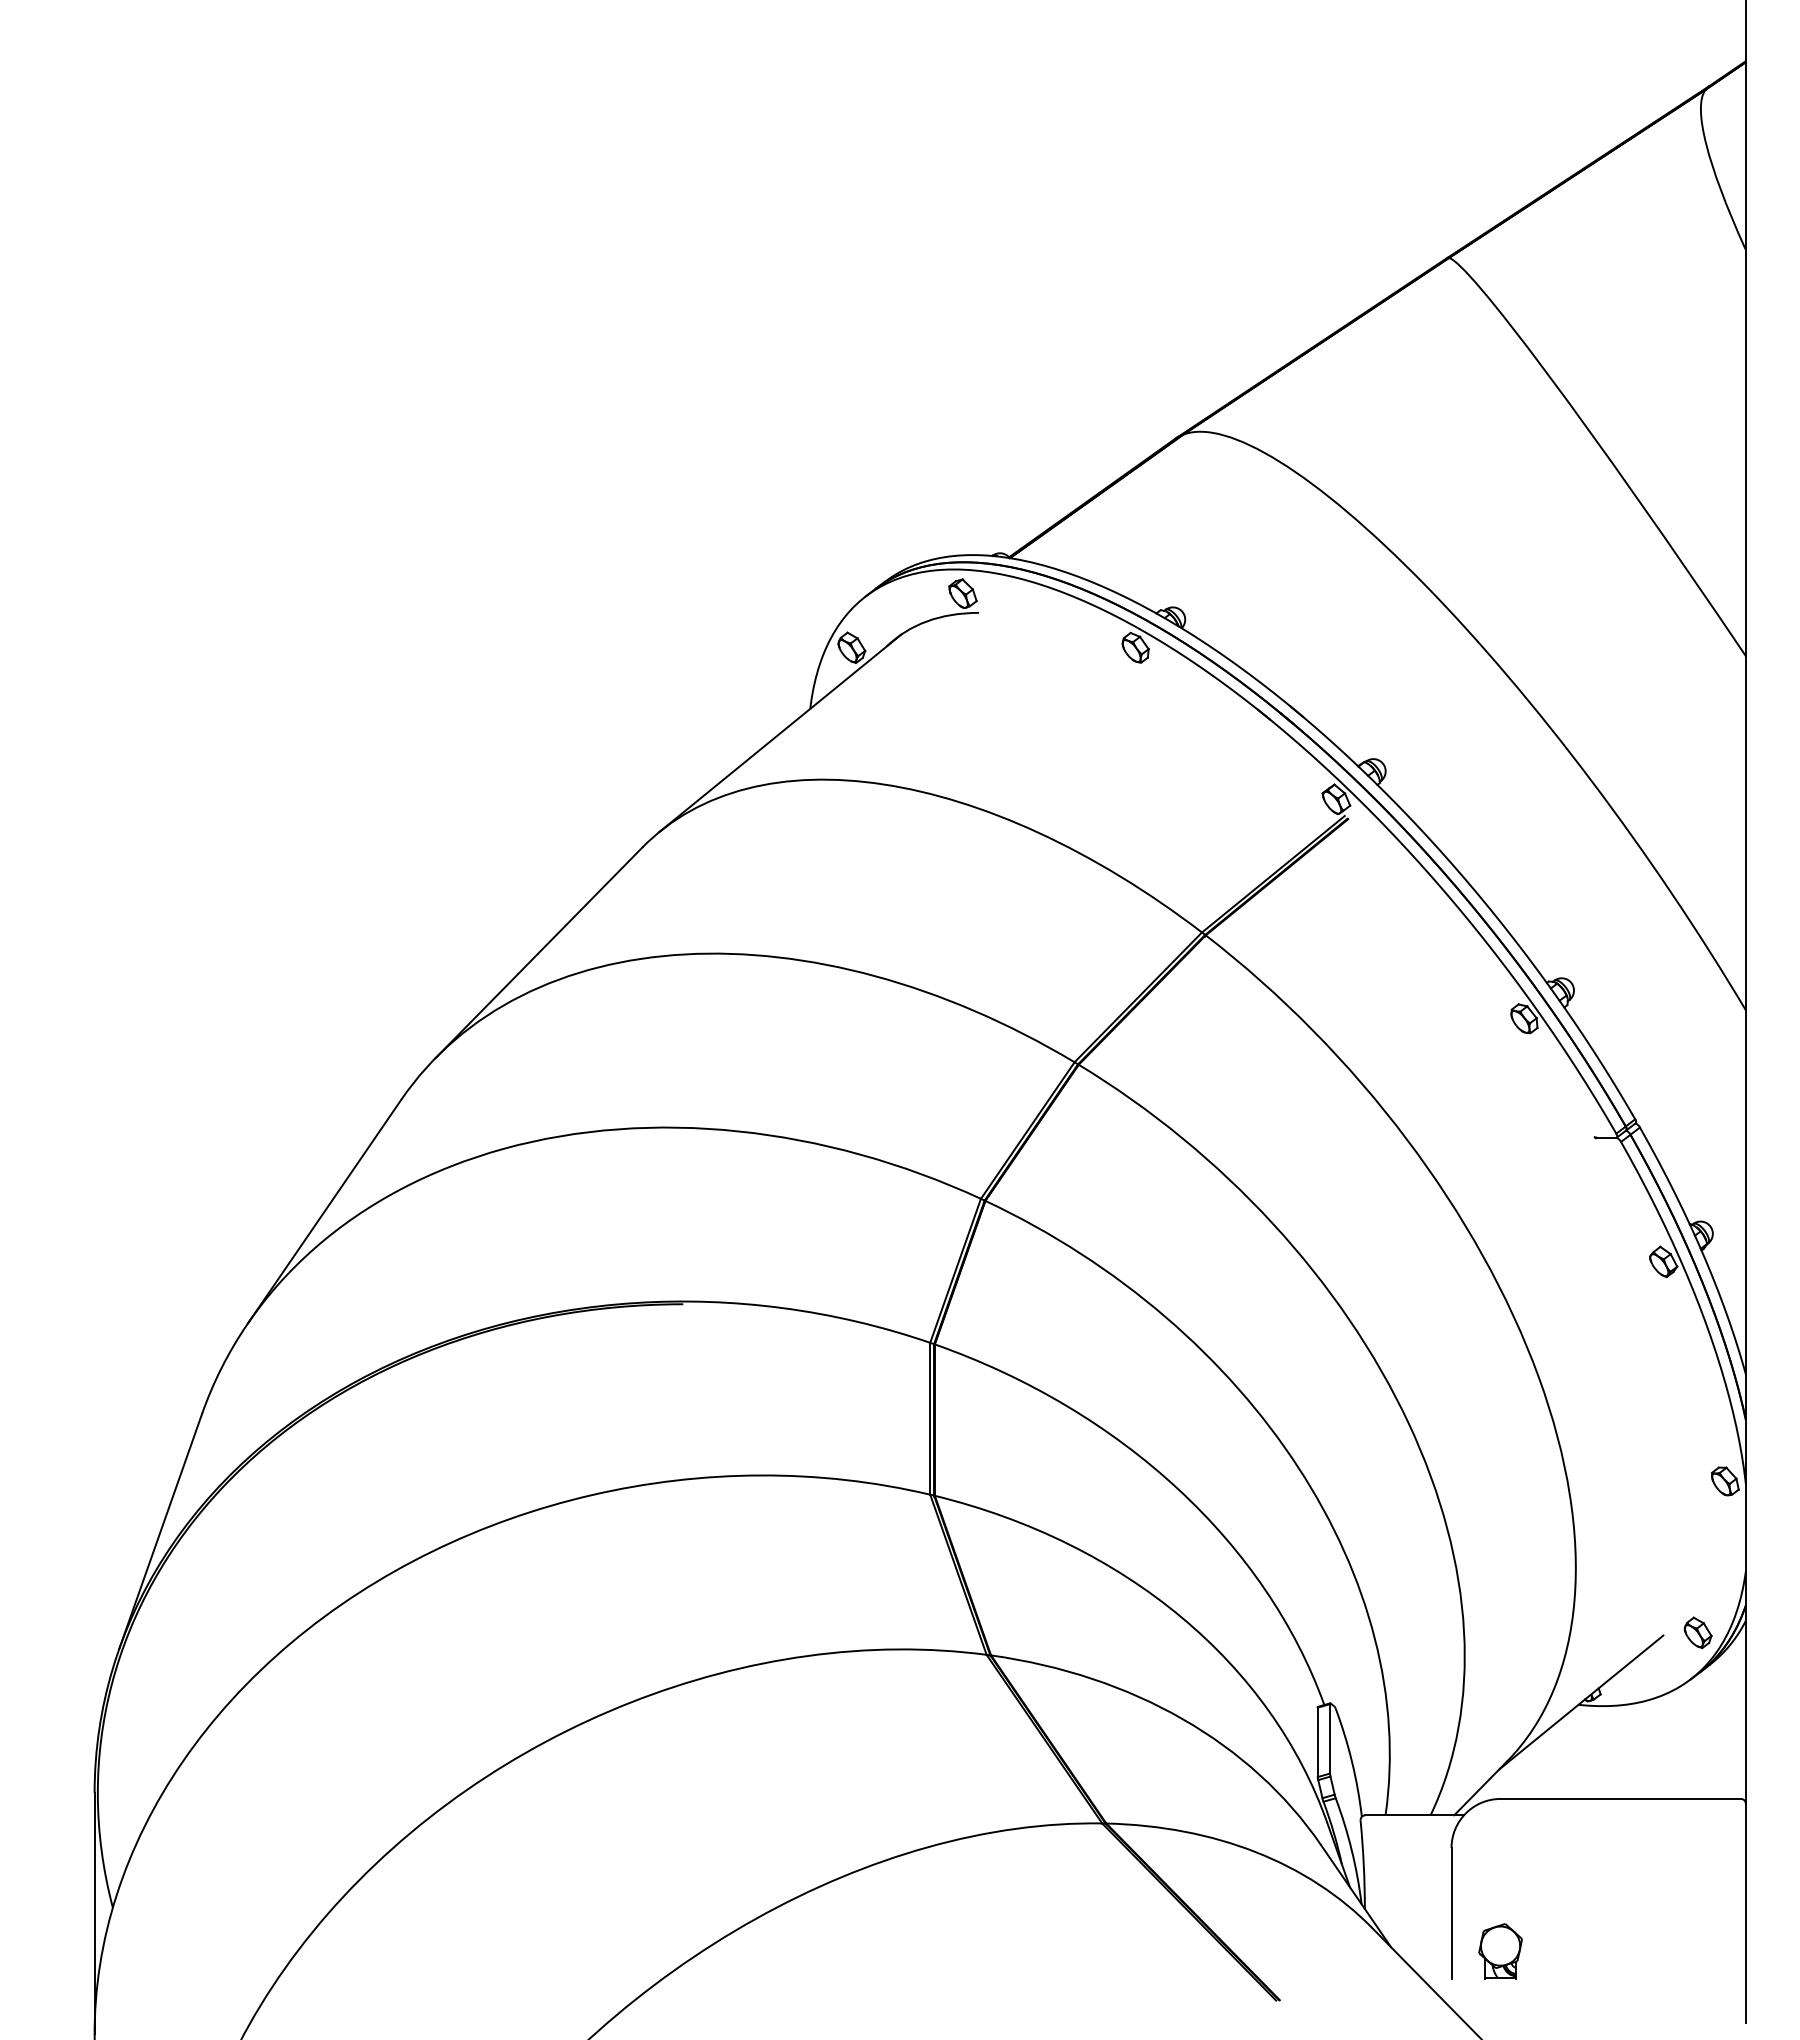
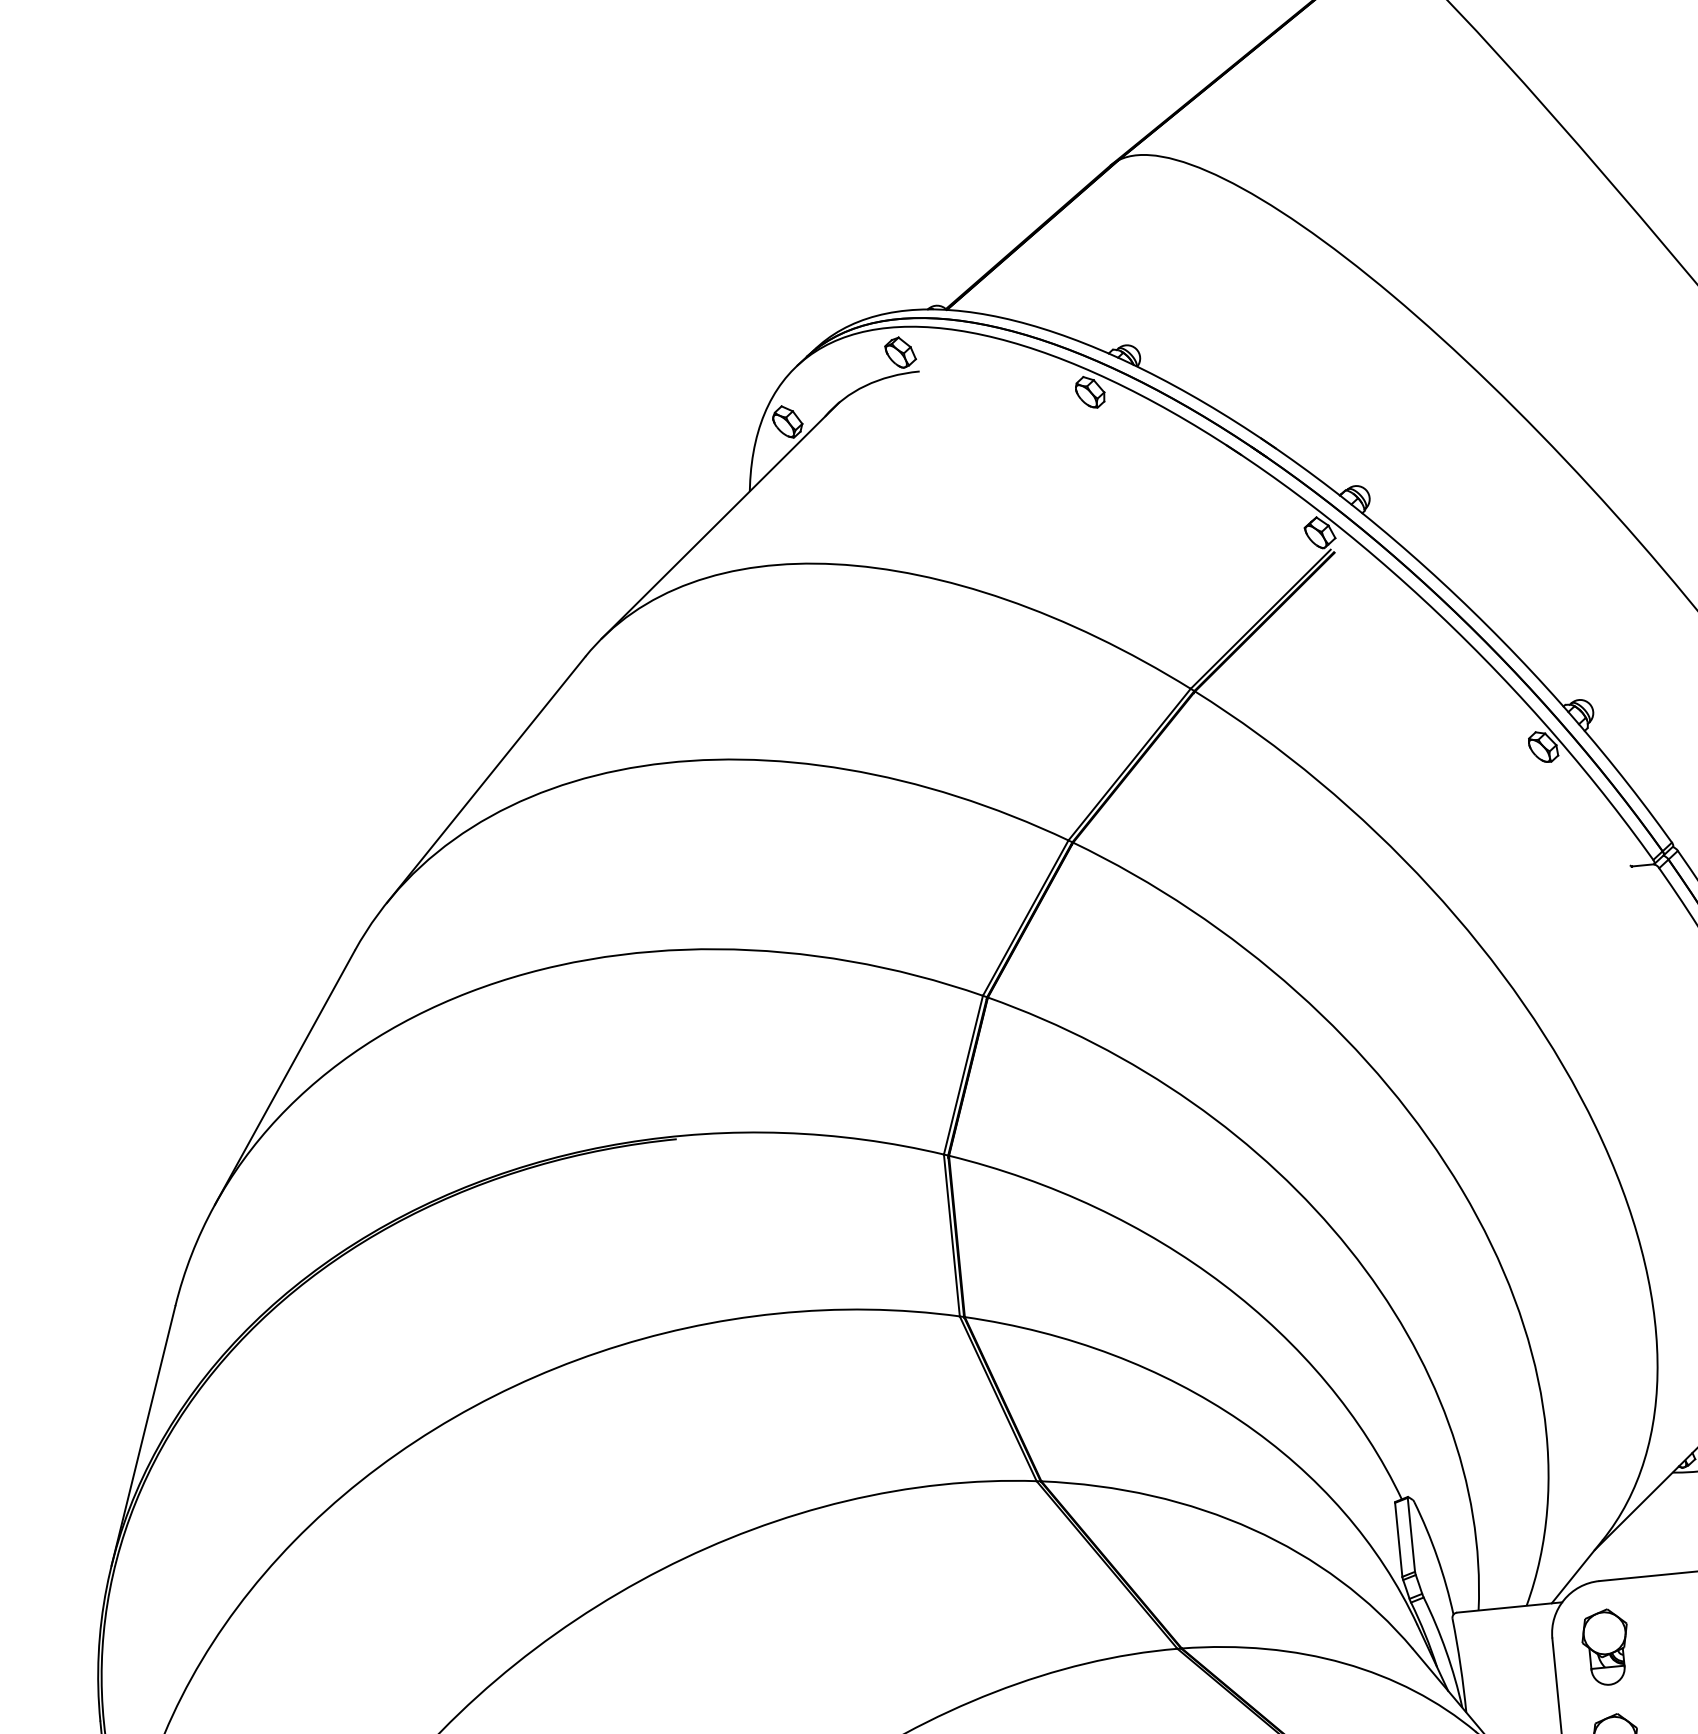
part: (1500, 1861) -> (1605, 1647), added

